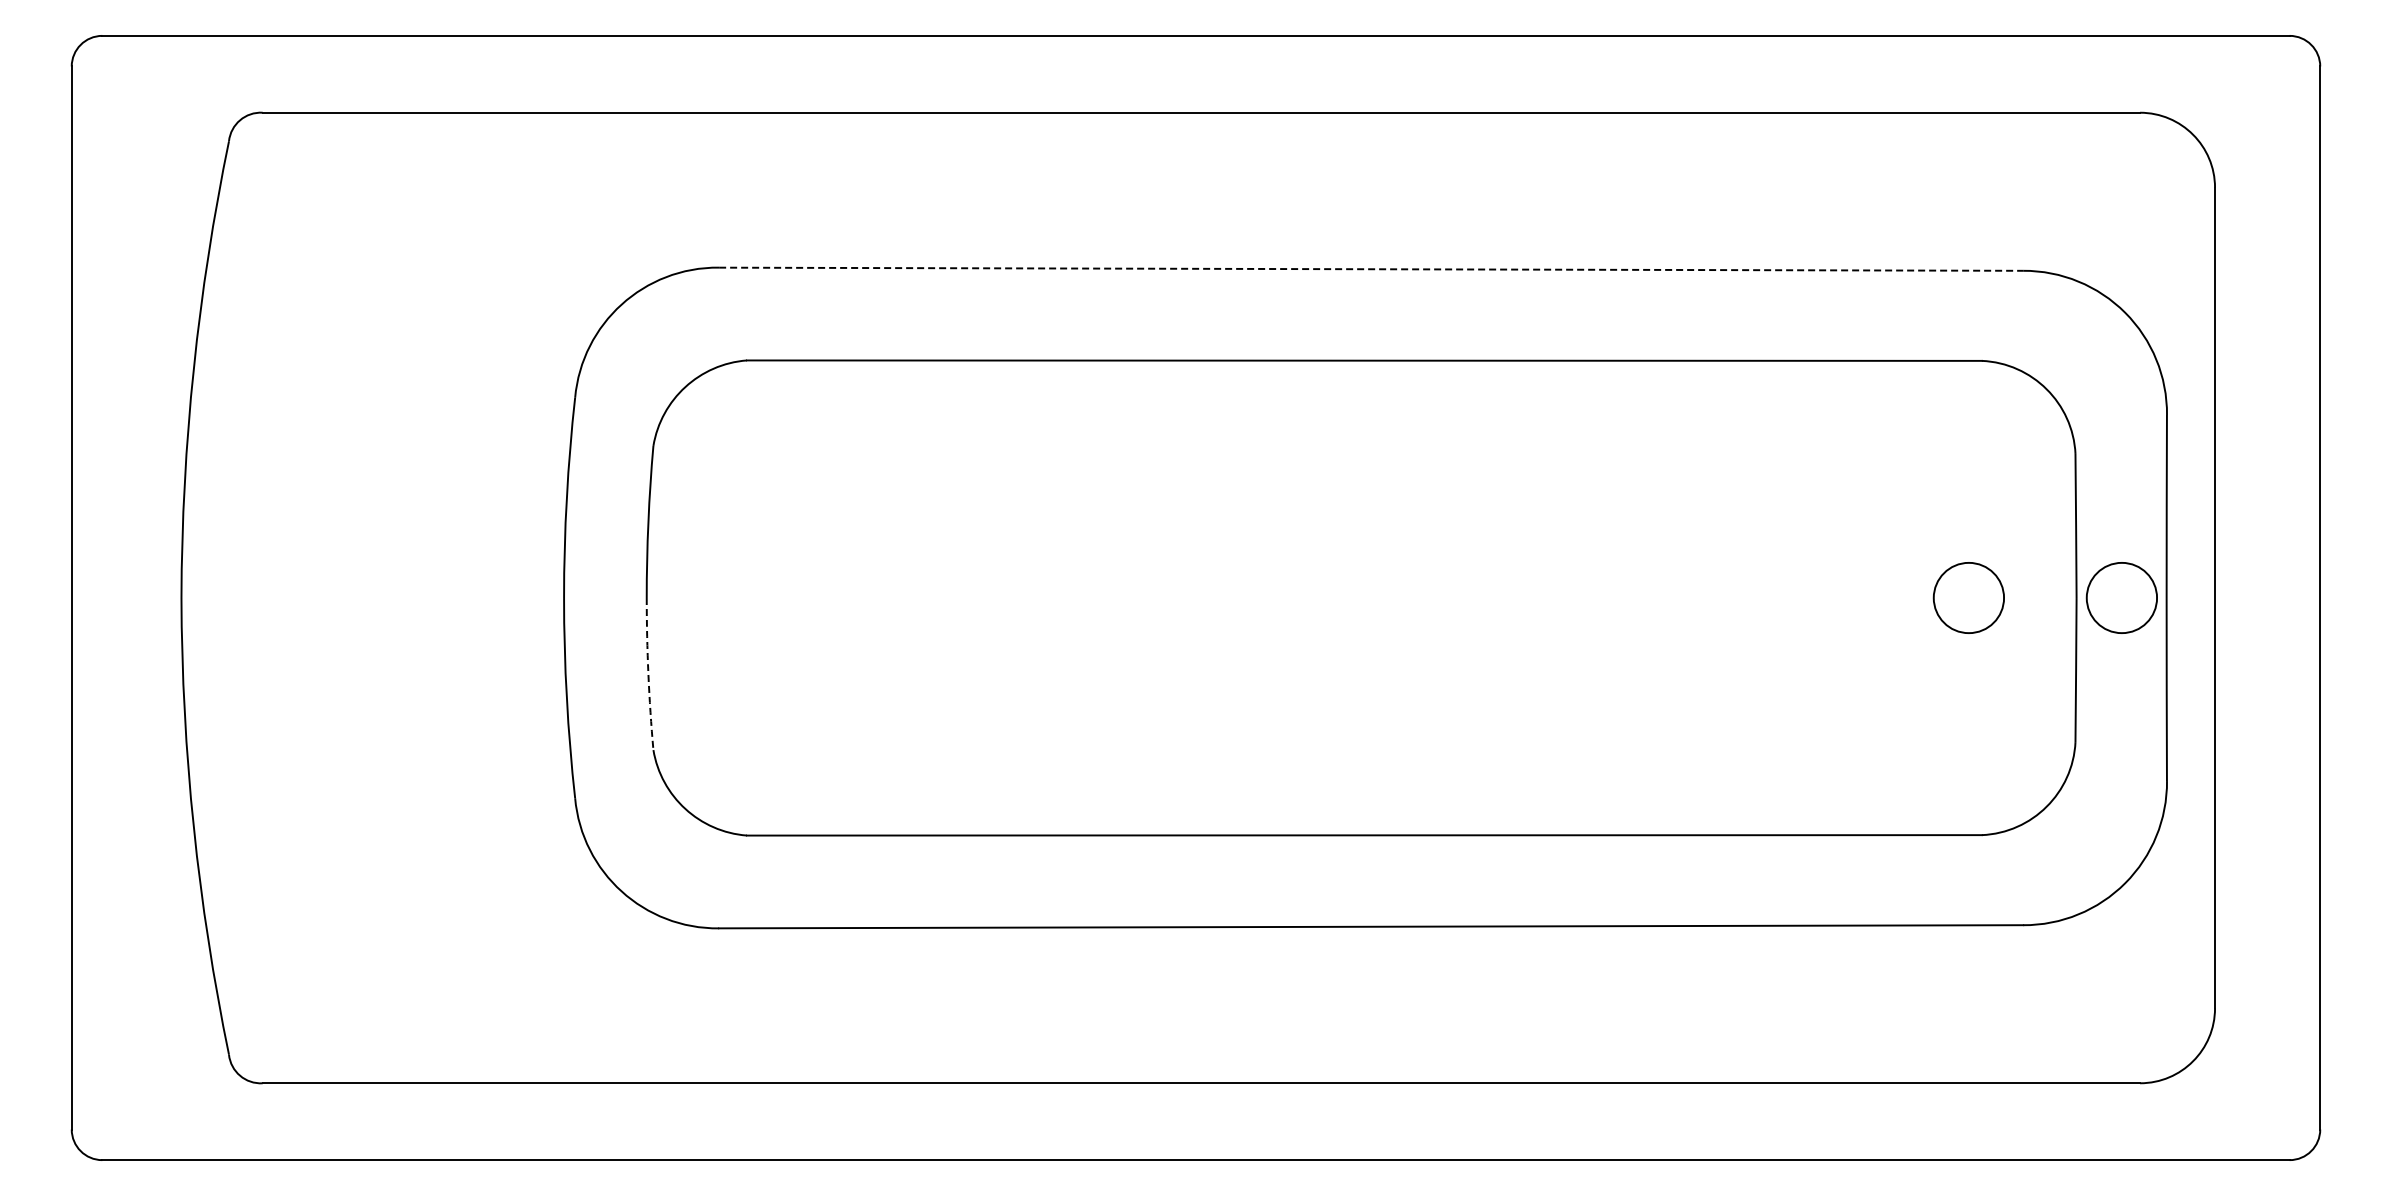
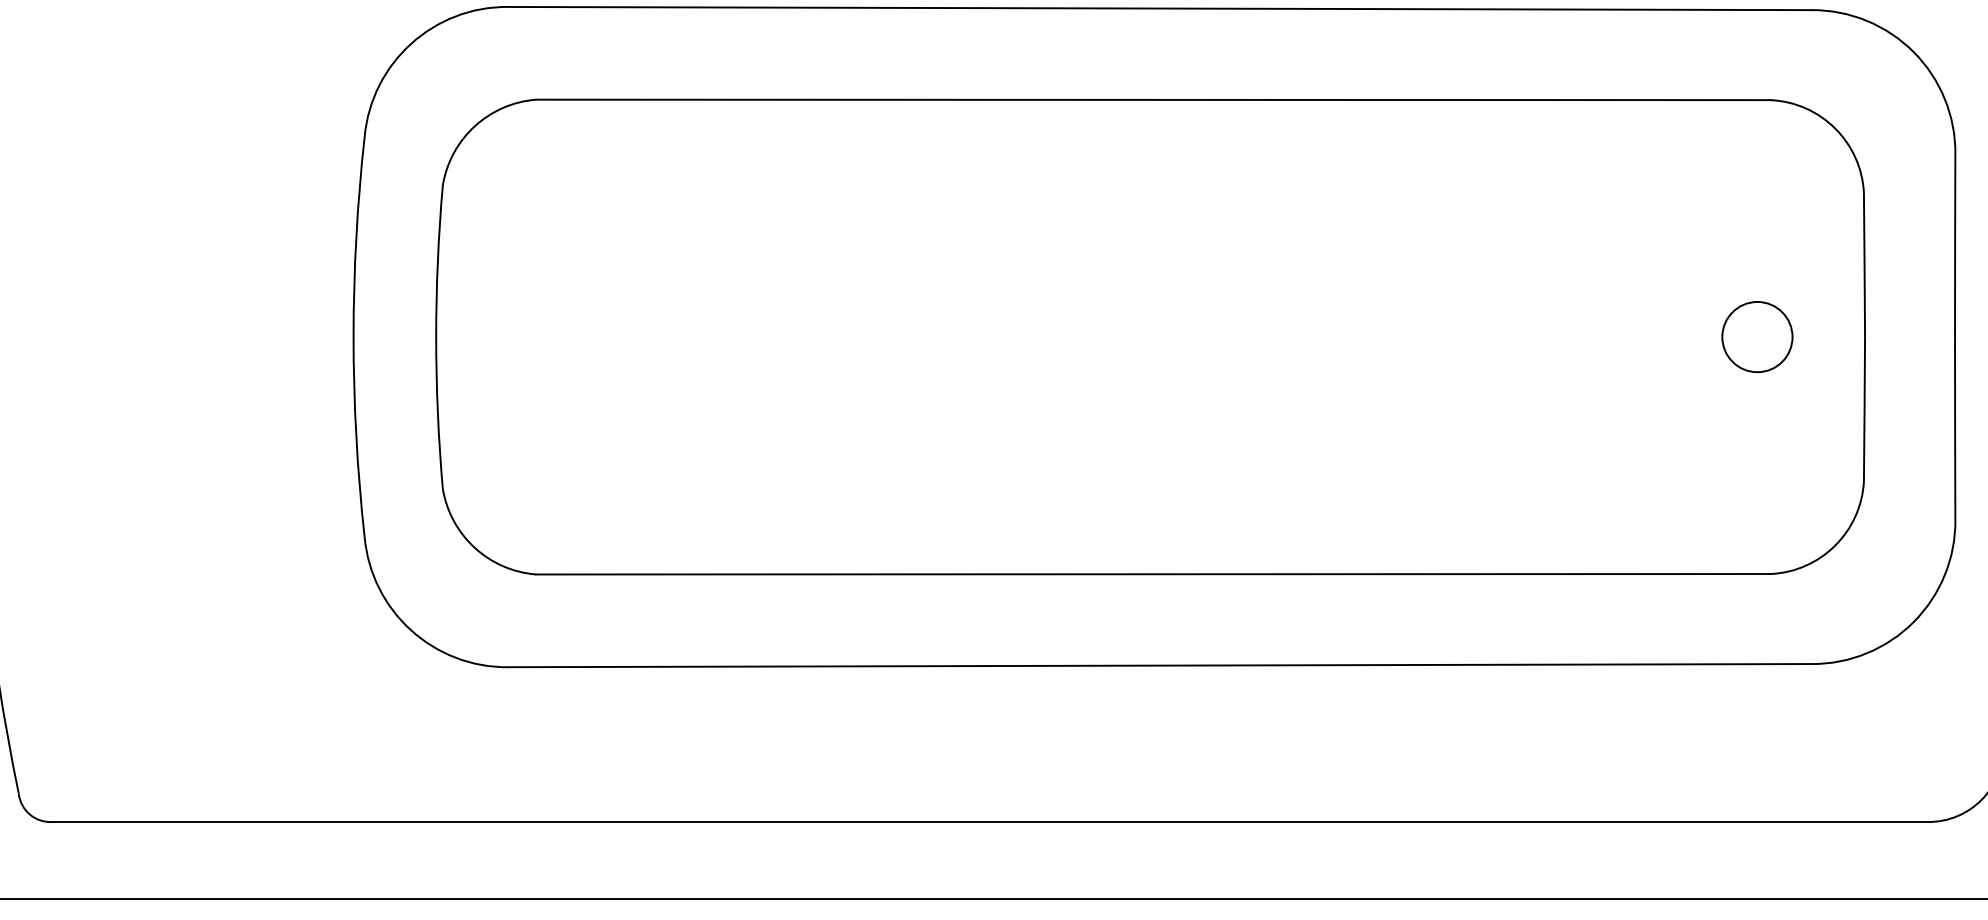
line: (1371, 269) -> (1160, 8), dashed -> solid
circle: (2121, 597) -> (1909, 336), removed
arc: (648, 674) -> (437, 413), dashed -> solid

